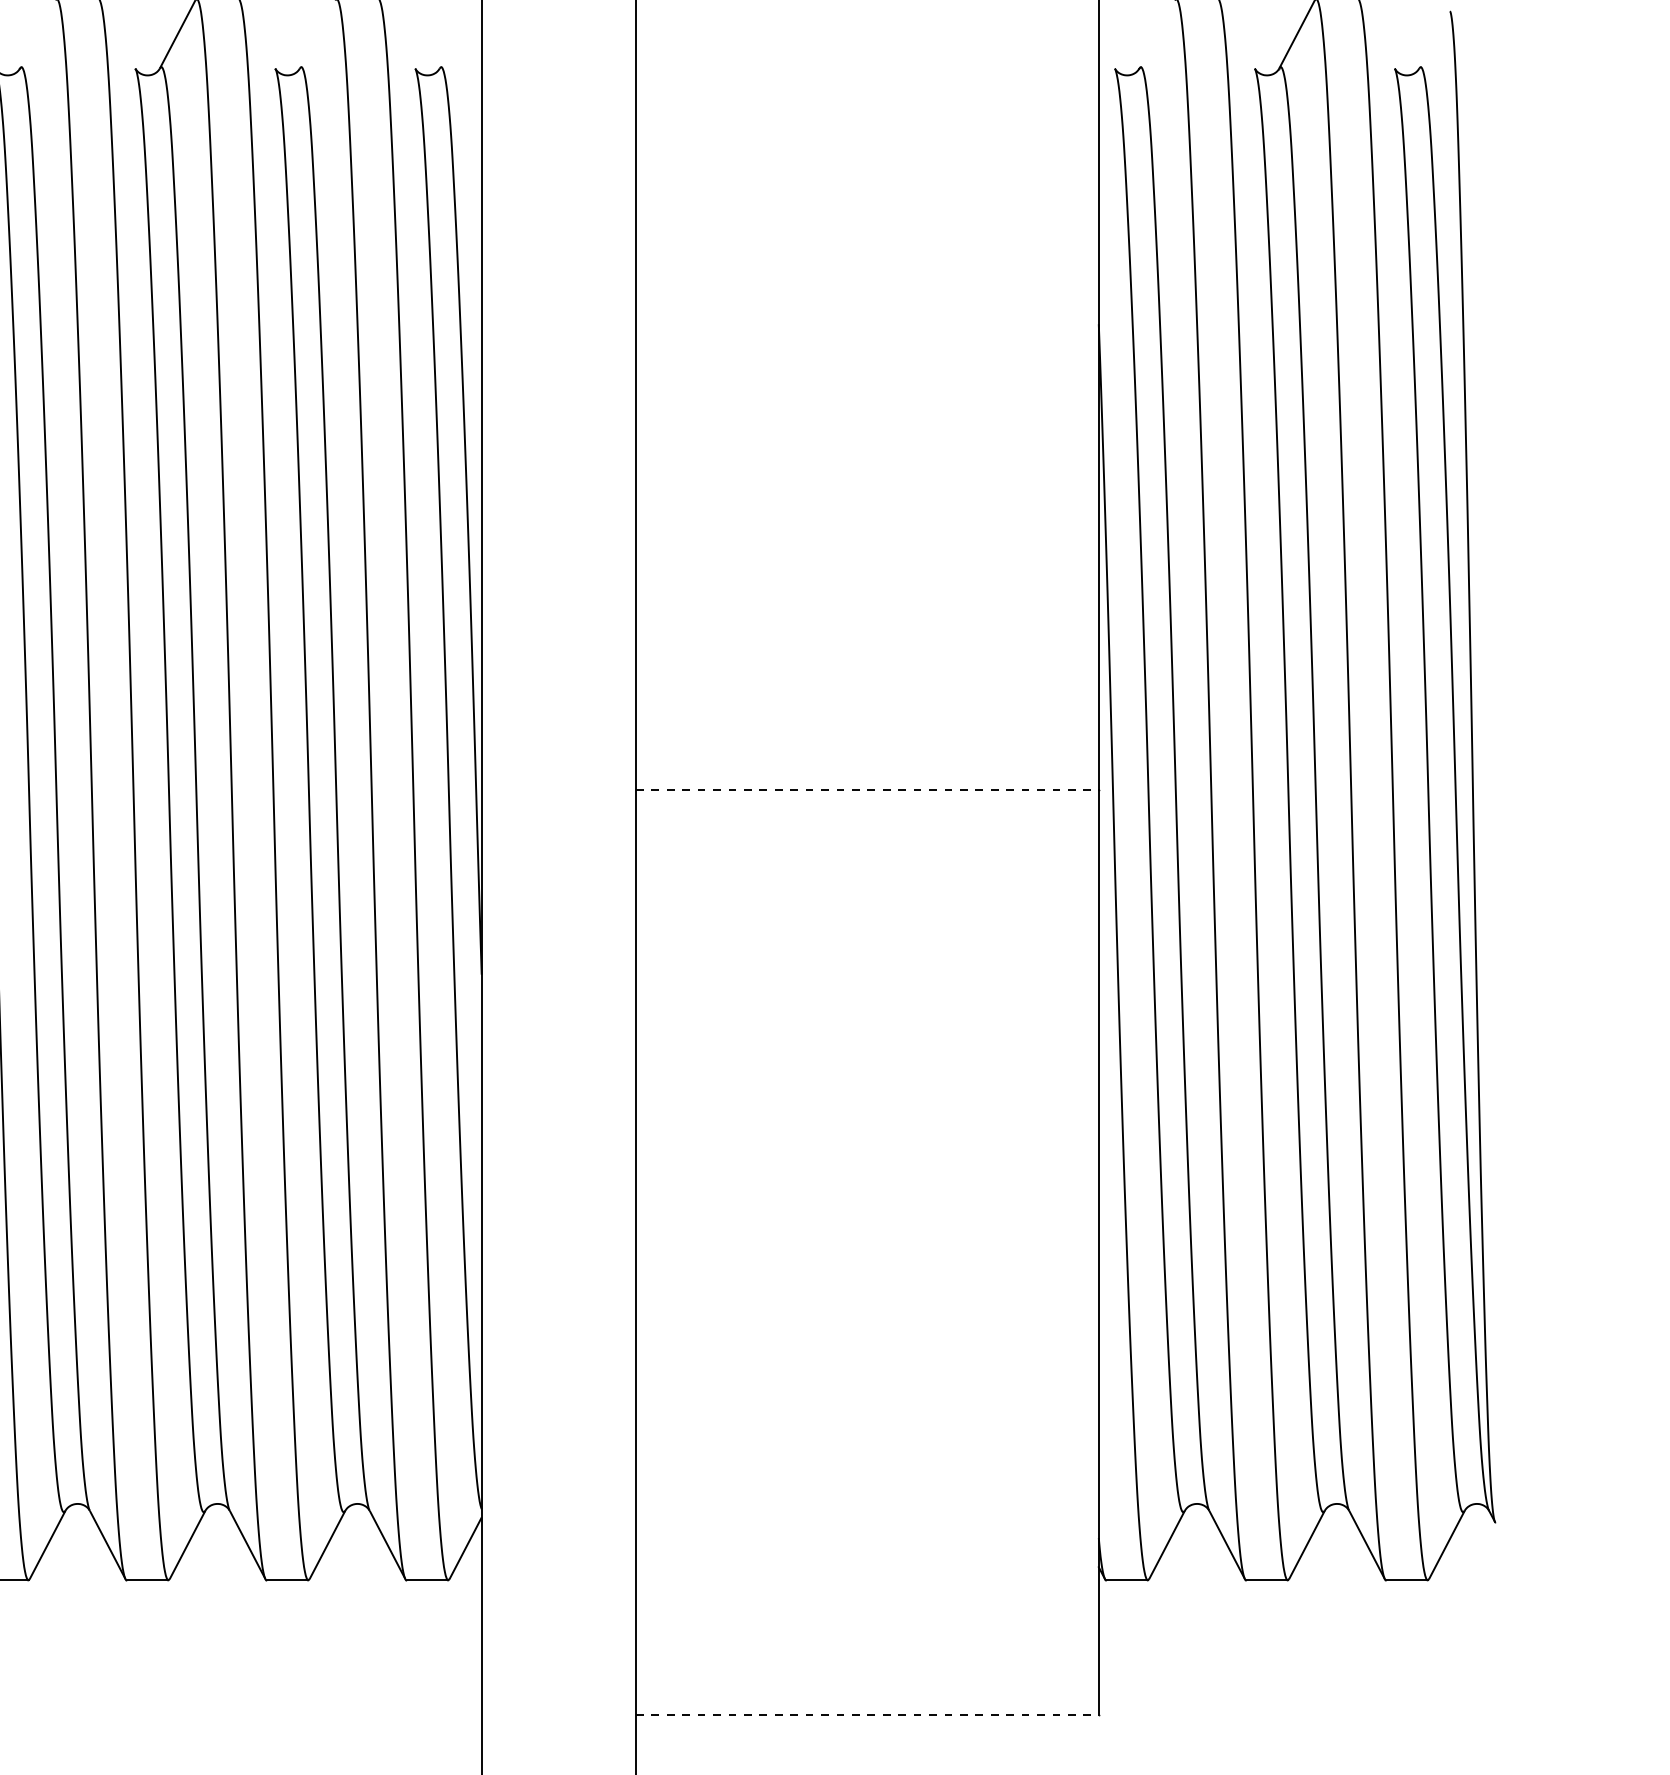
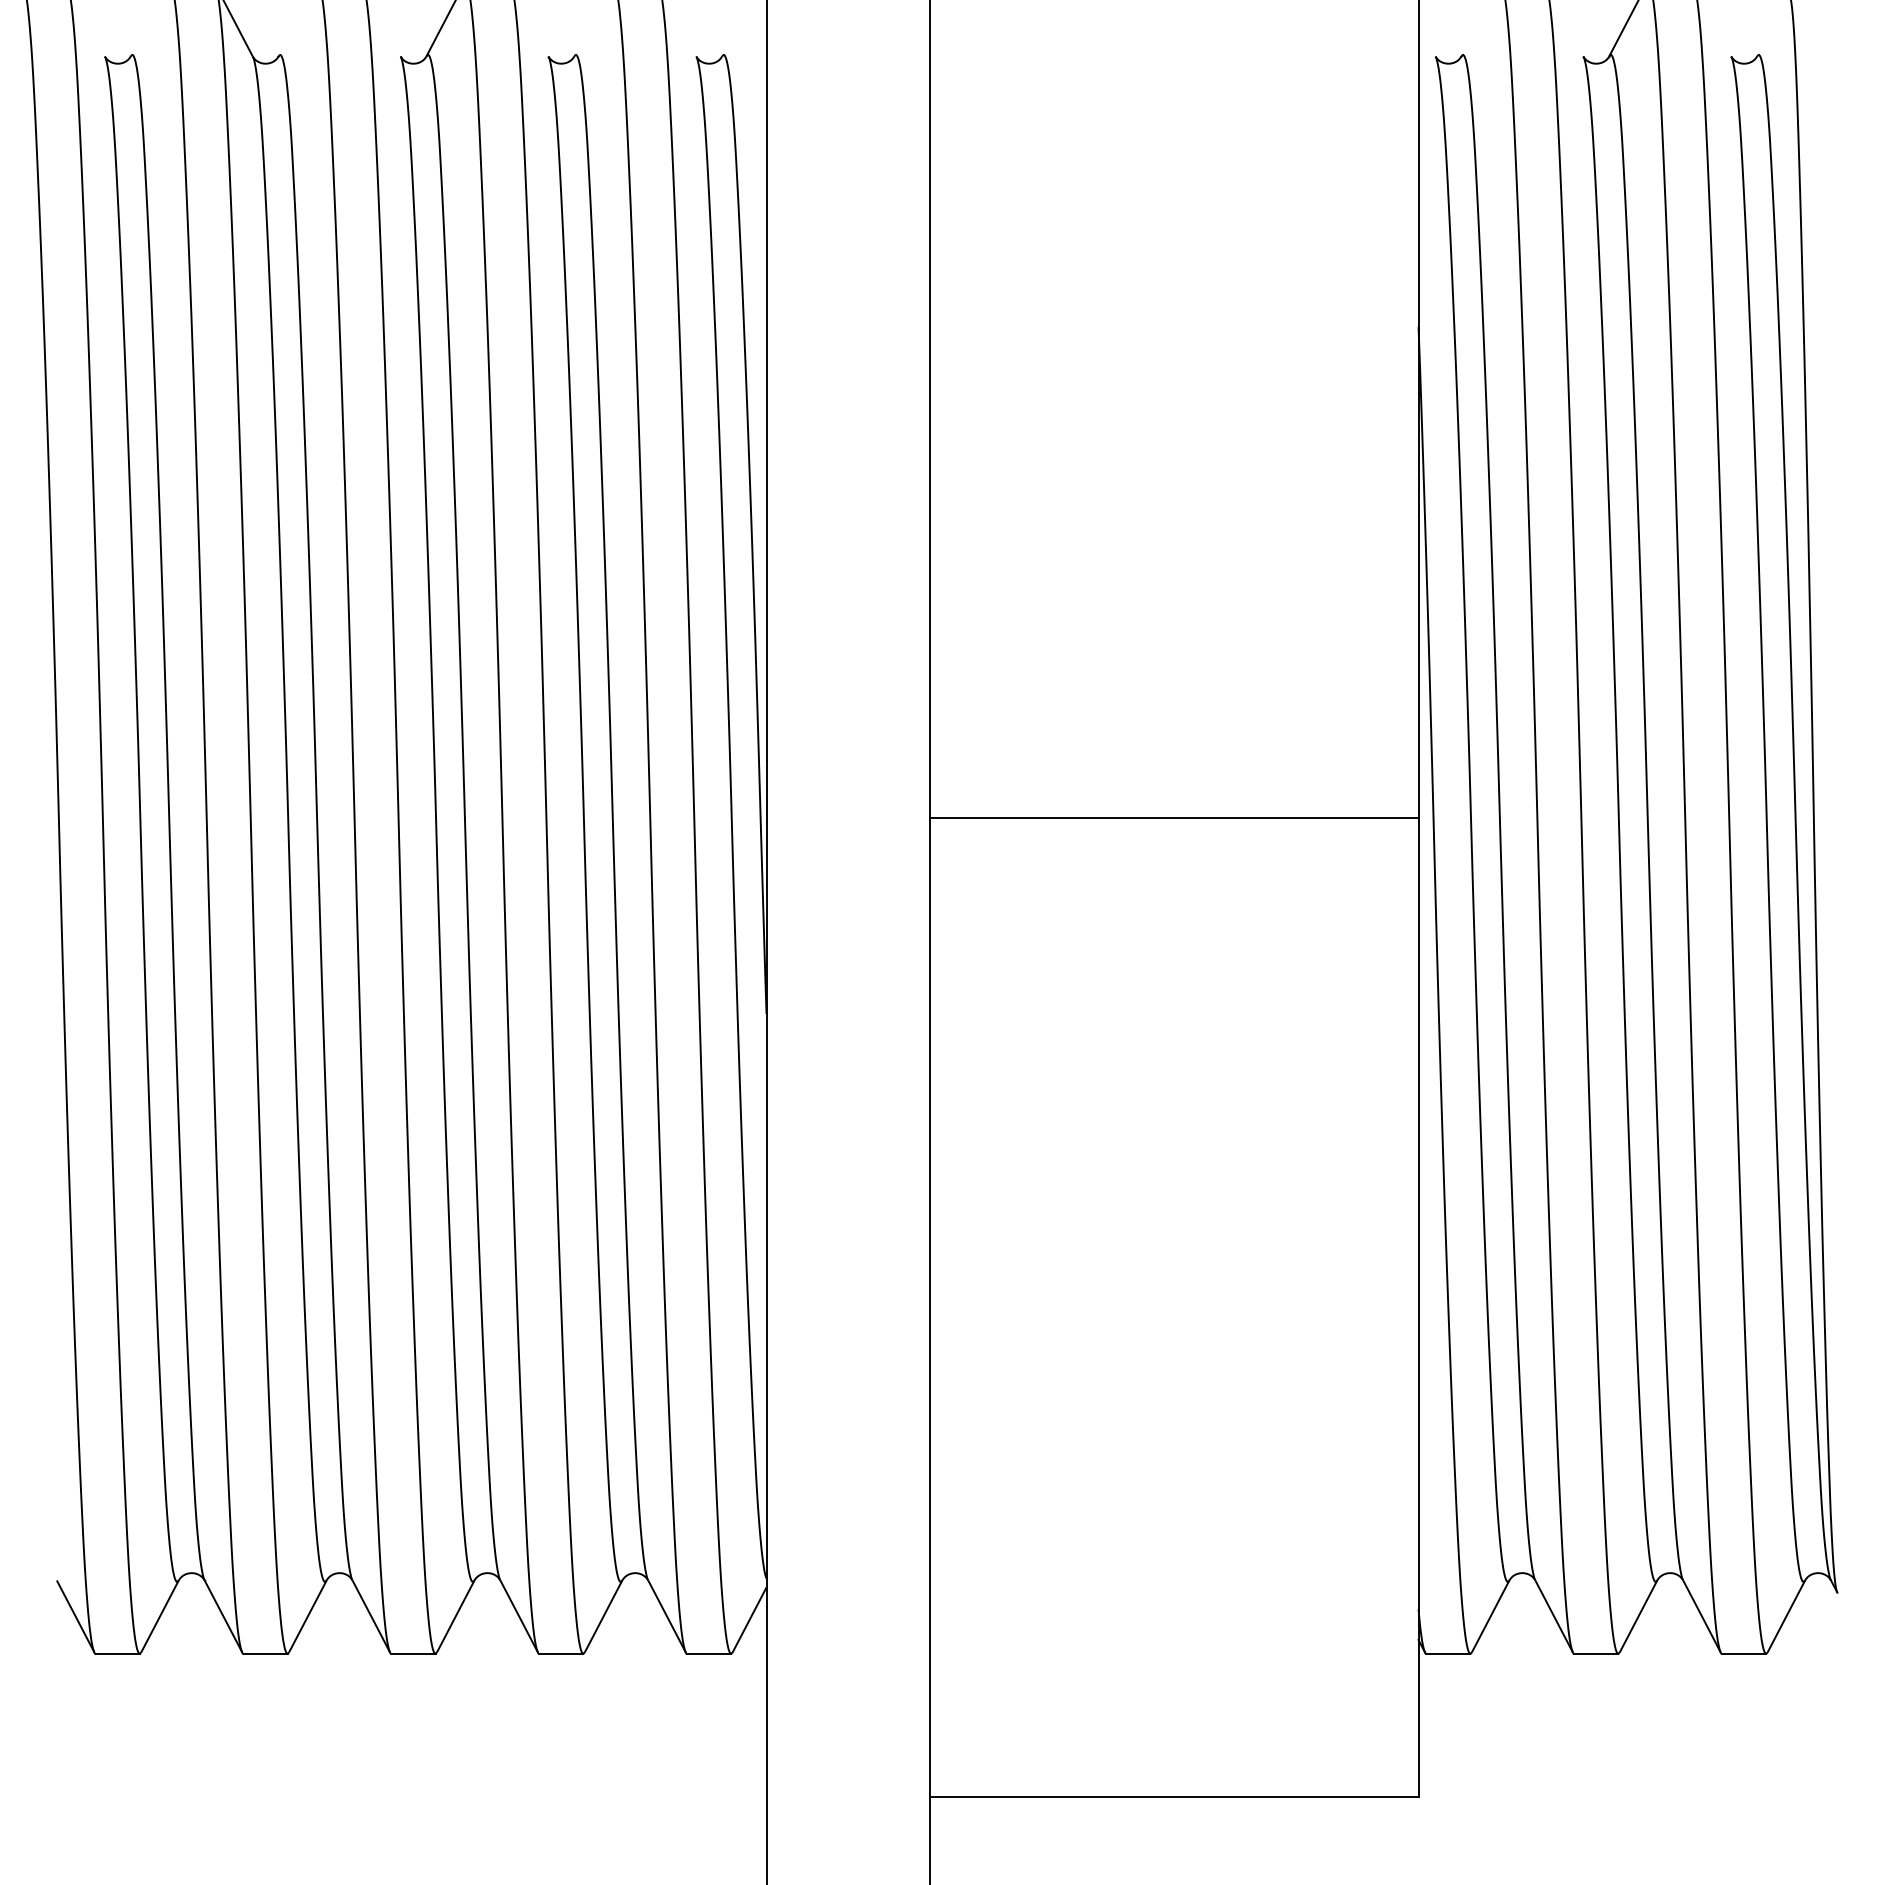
line: (867, 789) -> (1174, 818), dashed -> solid
line: (867, 1715) -> (1174, 1796), dashed -> solid

